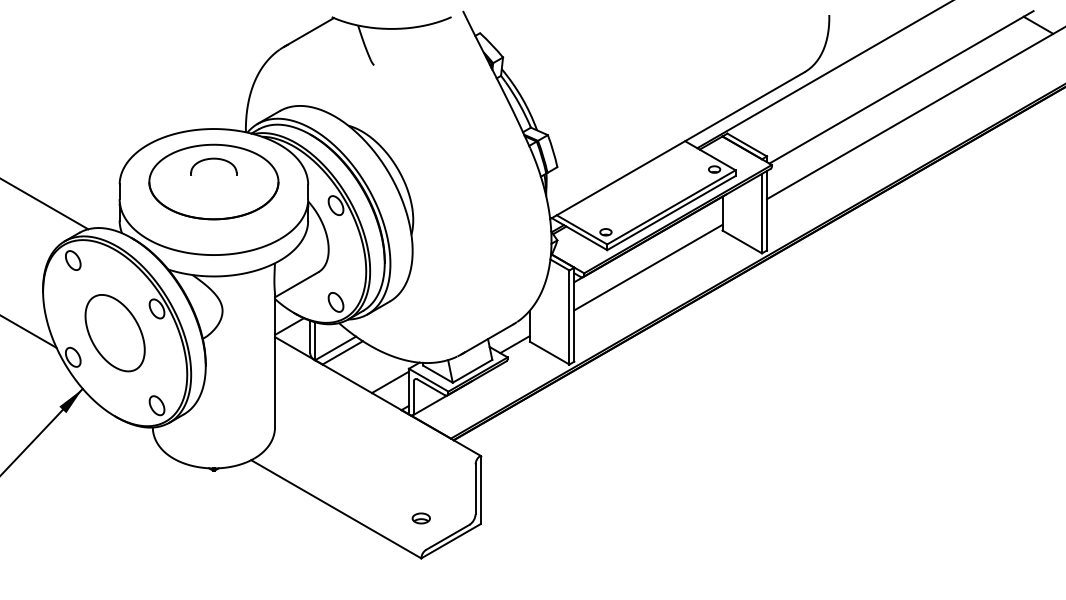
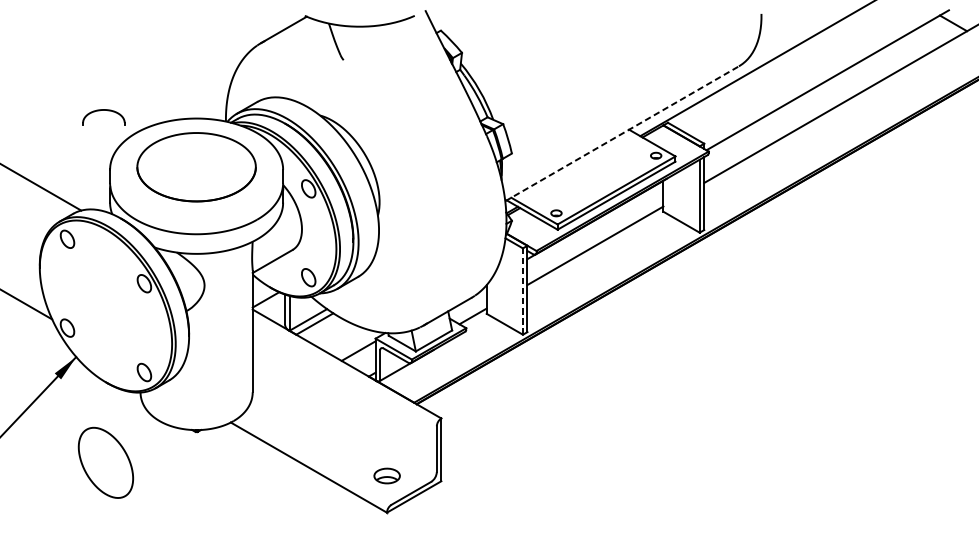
line: (677, 145) -> (622, 133), solid -> dashed
part: (213, 159) -> (103, 110), moved
line: (569, 317) -> (523, 291), solid -> dashed
part: (114, 333) -> (105, 463), moved
part: (420, 518) -> (386, 476), size x1.6

